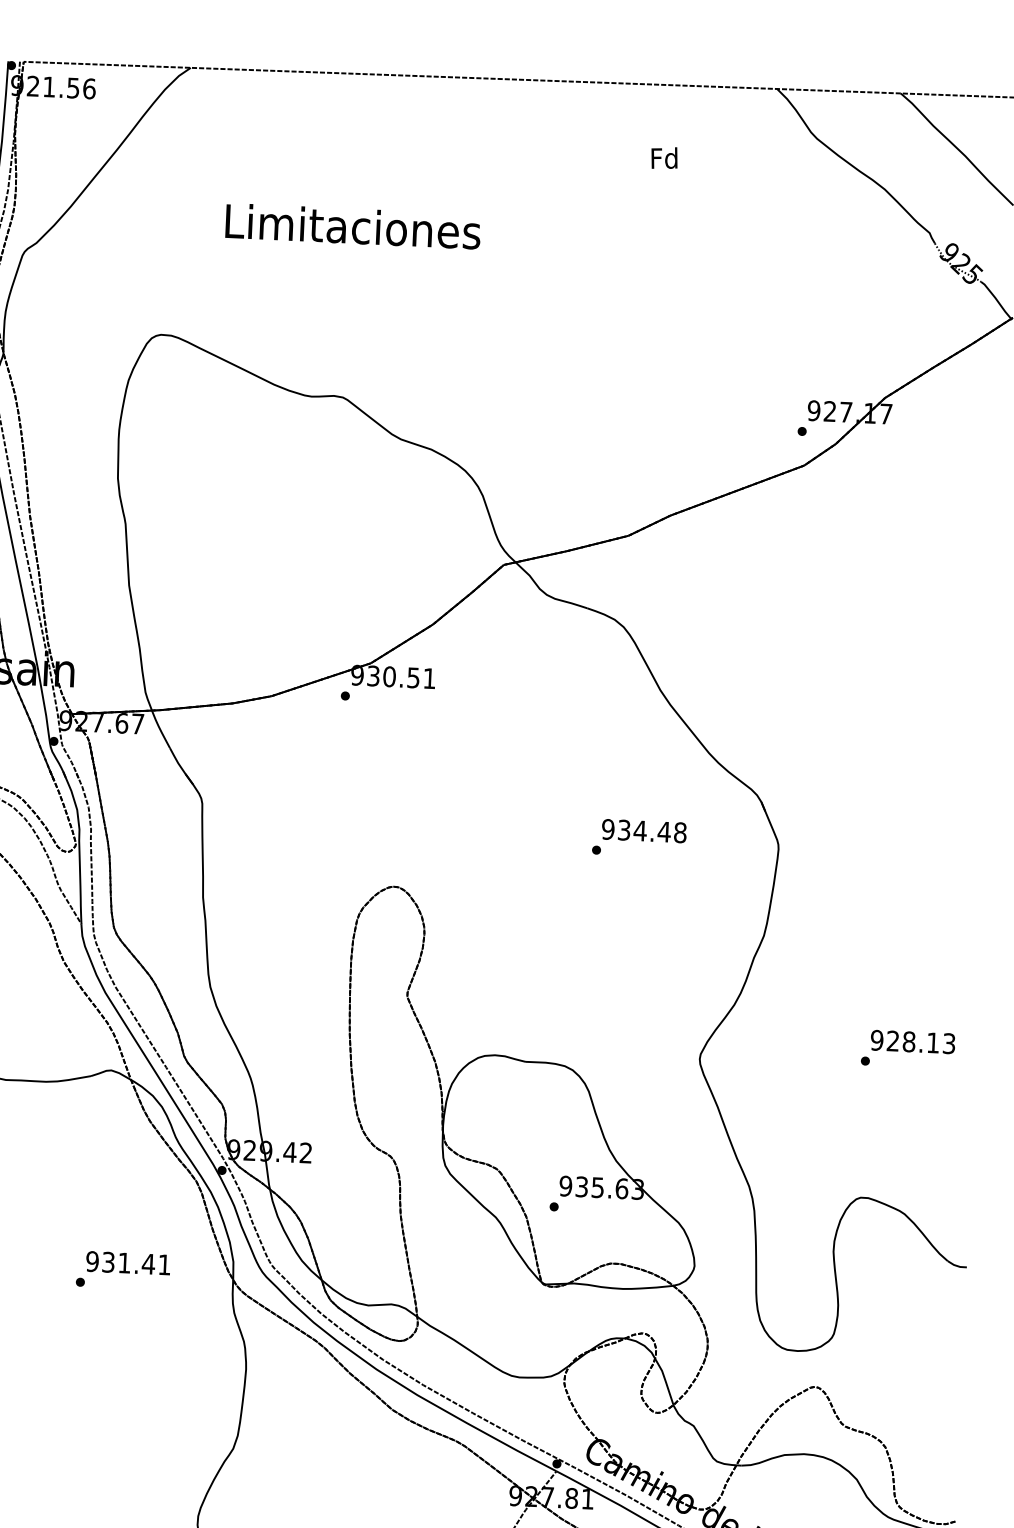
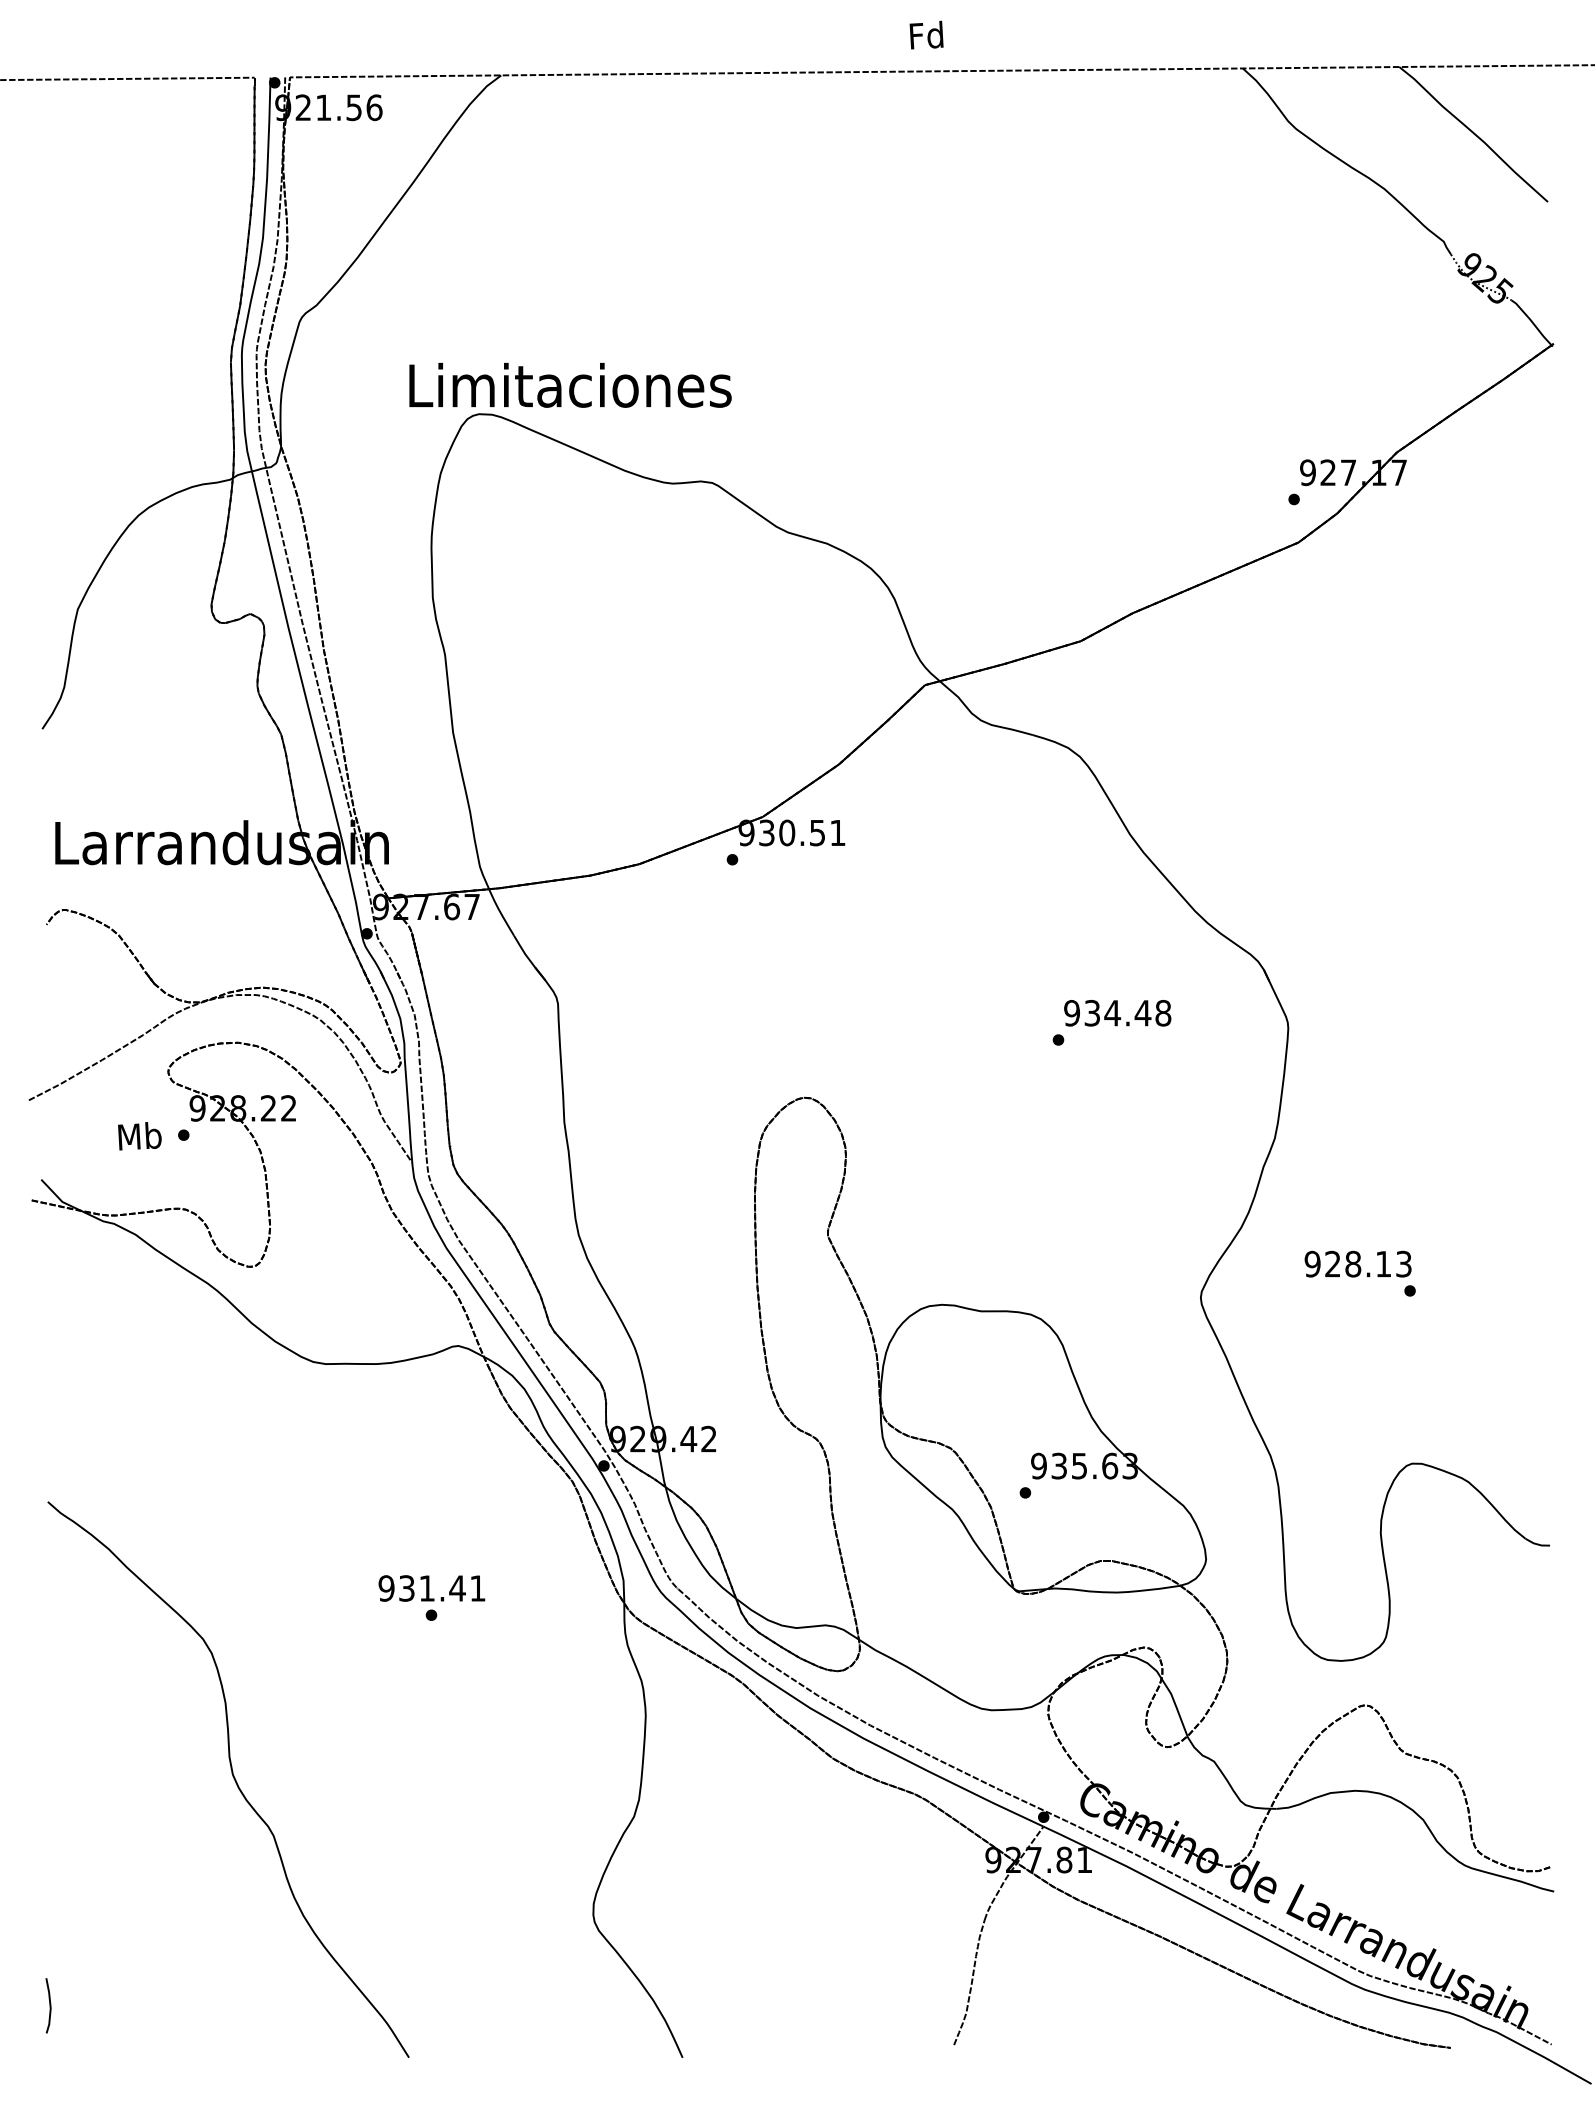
text: (664, 157) -> (926, 34), moved
text: (353, 225) -> (570, 384), moved
text: (912, 1041) -> (1357, 1263), moved
text: (127, 1263) -> (431, 1588), moved

